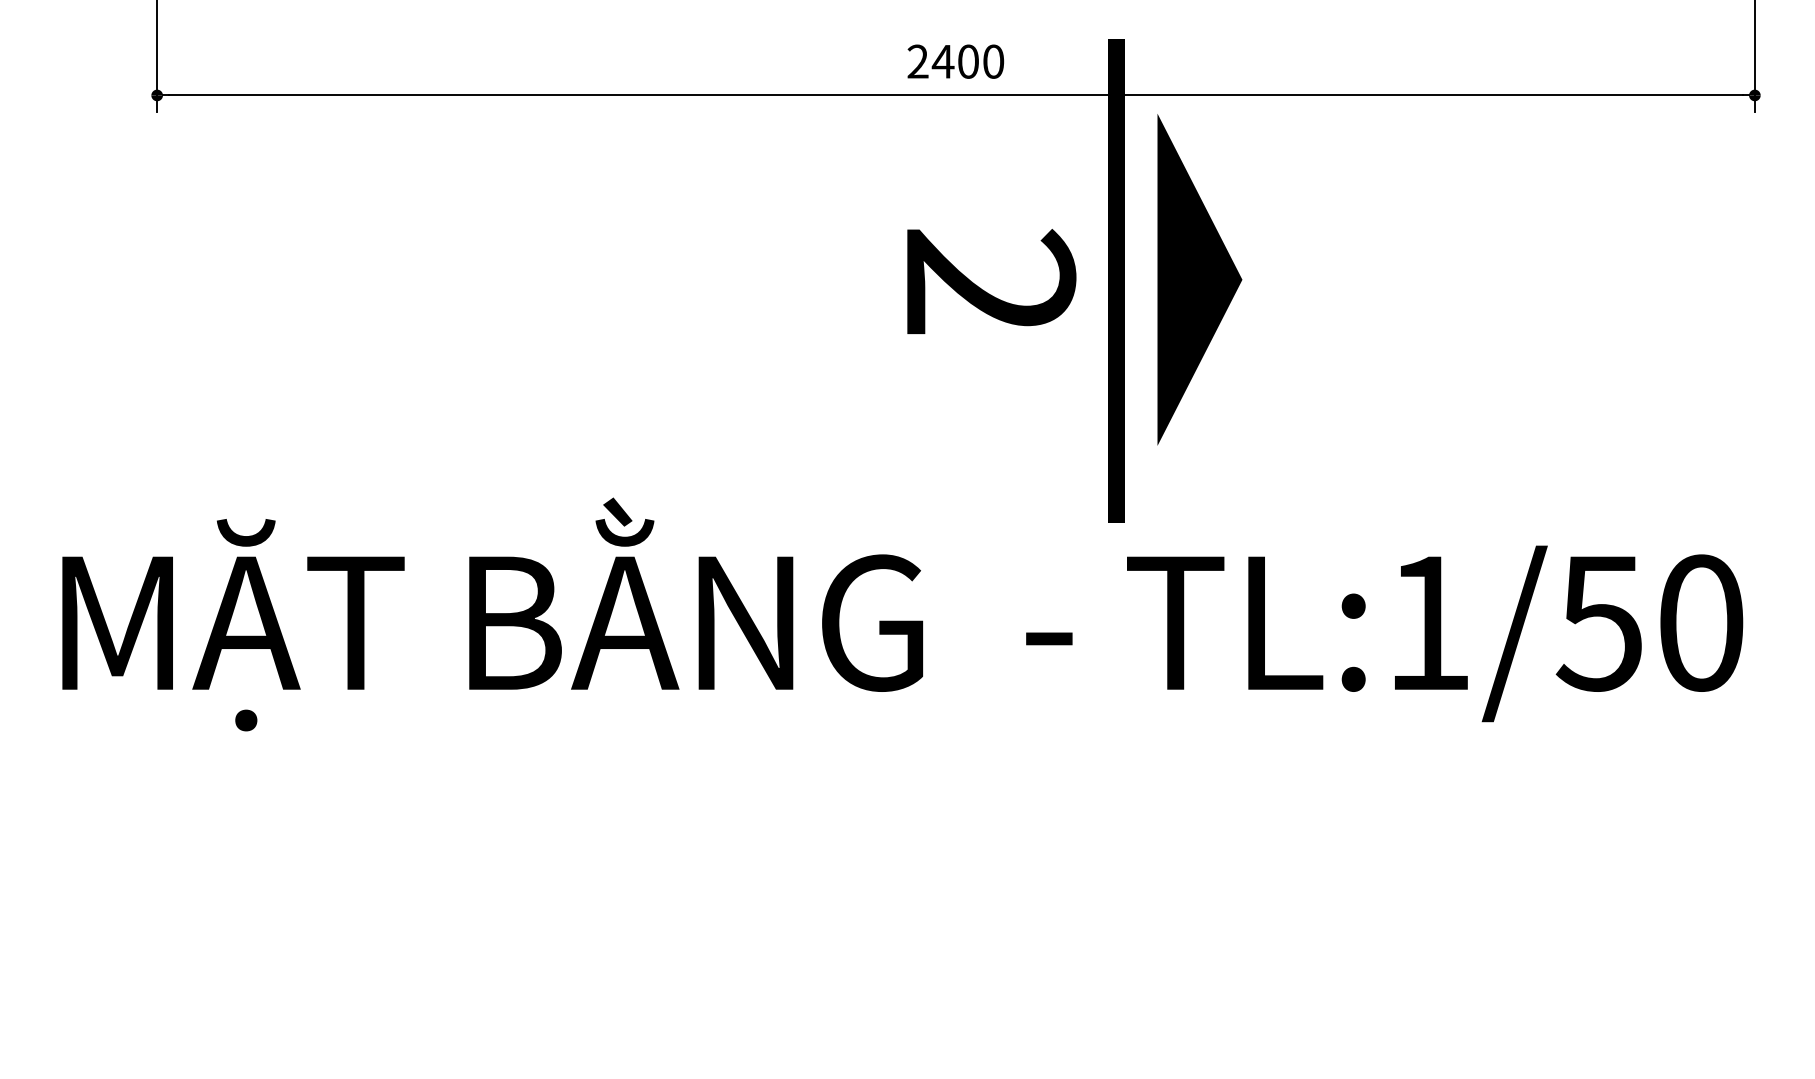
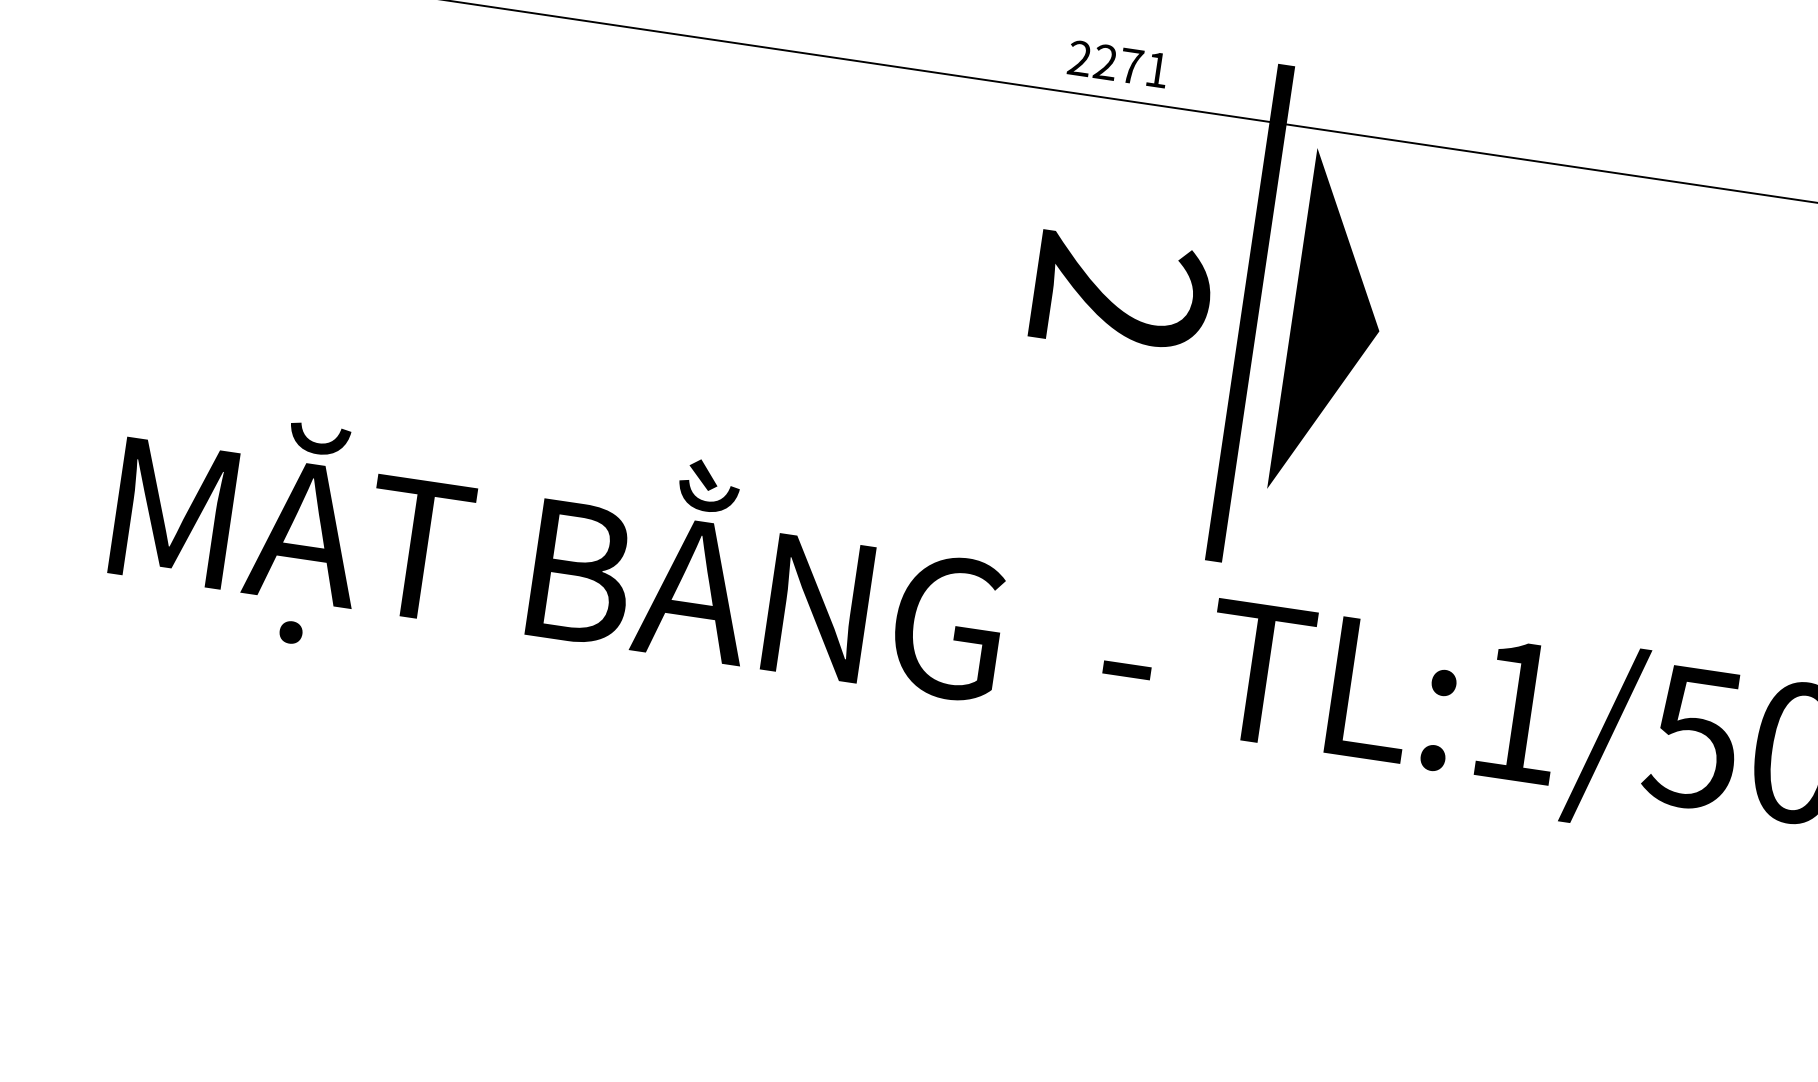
text: (967, 61) -> (1130, 65), 2400 -> 2271

